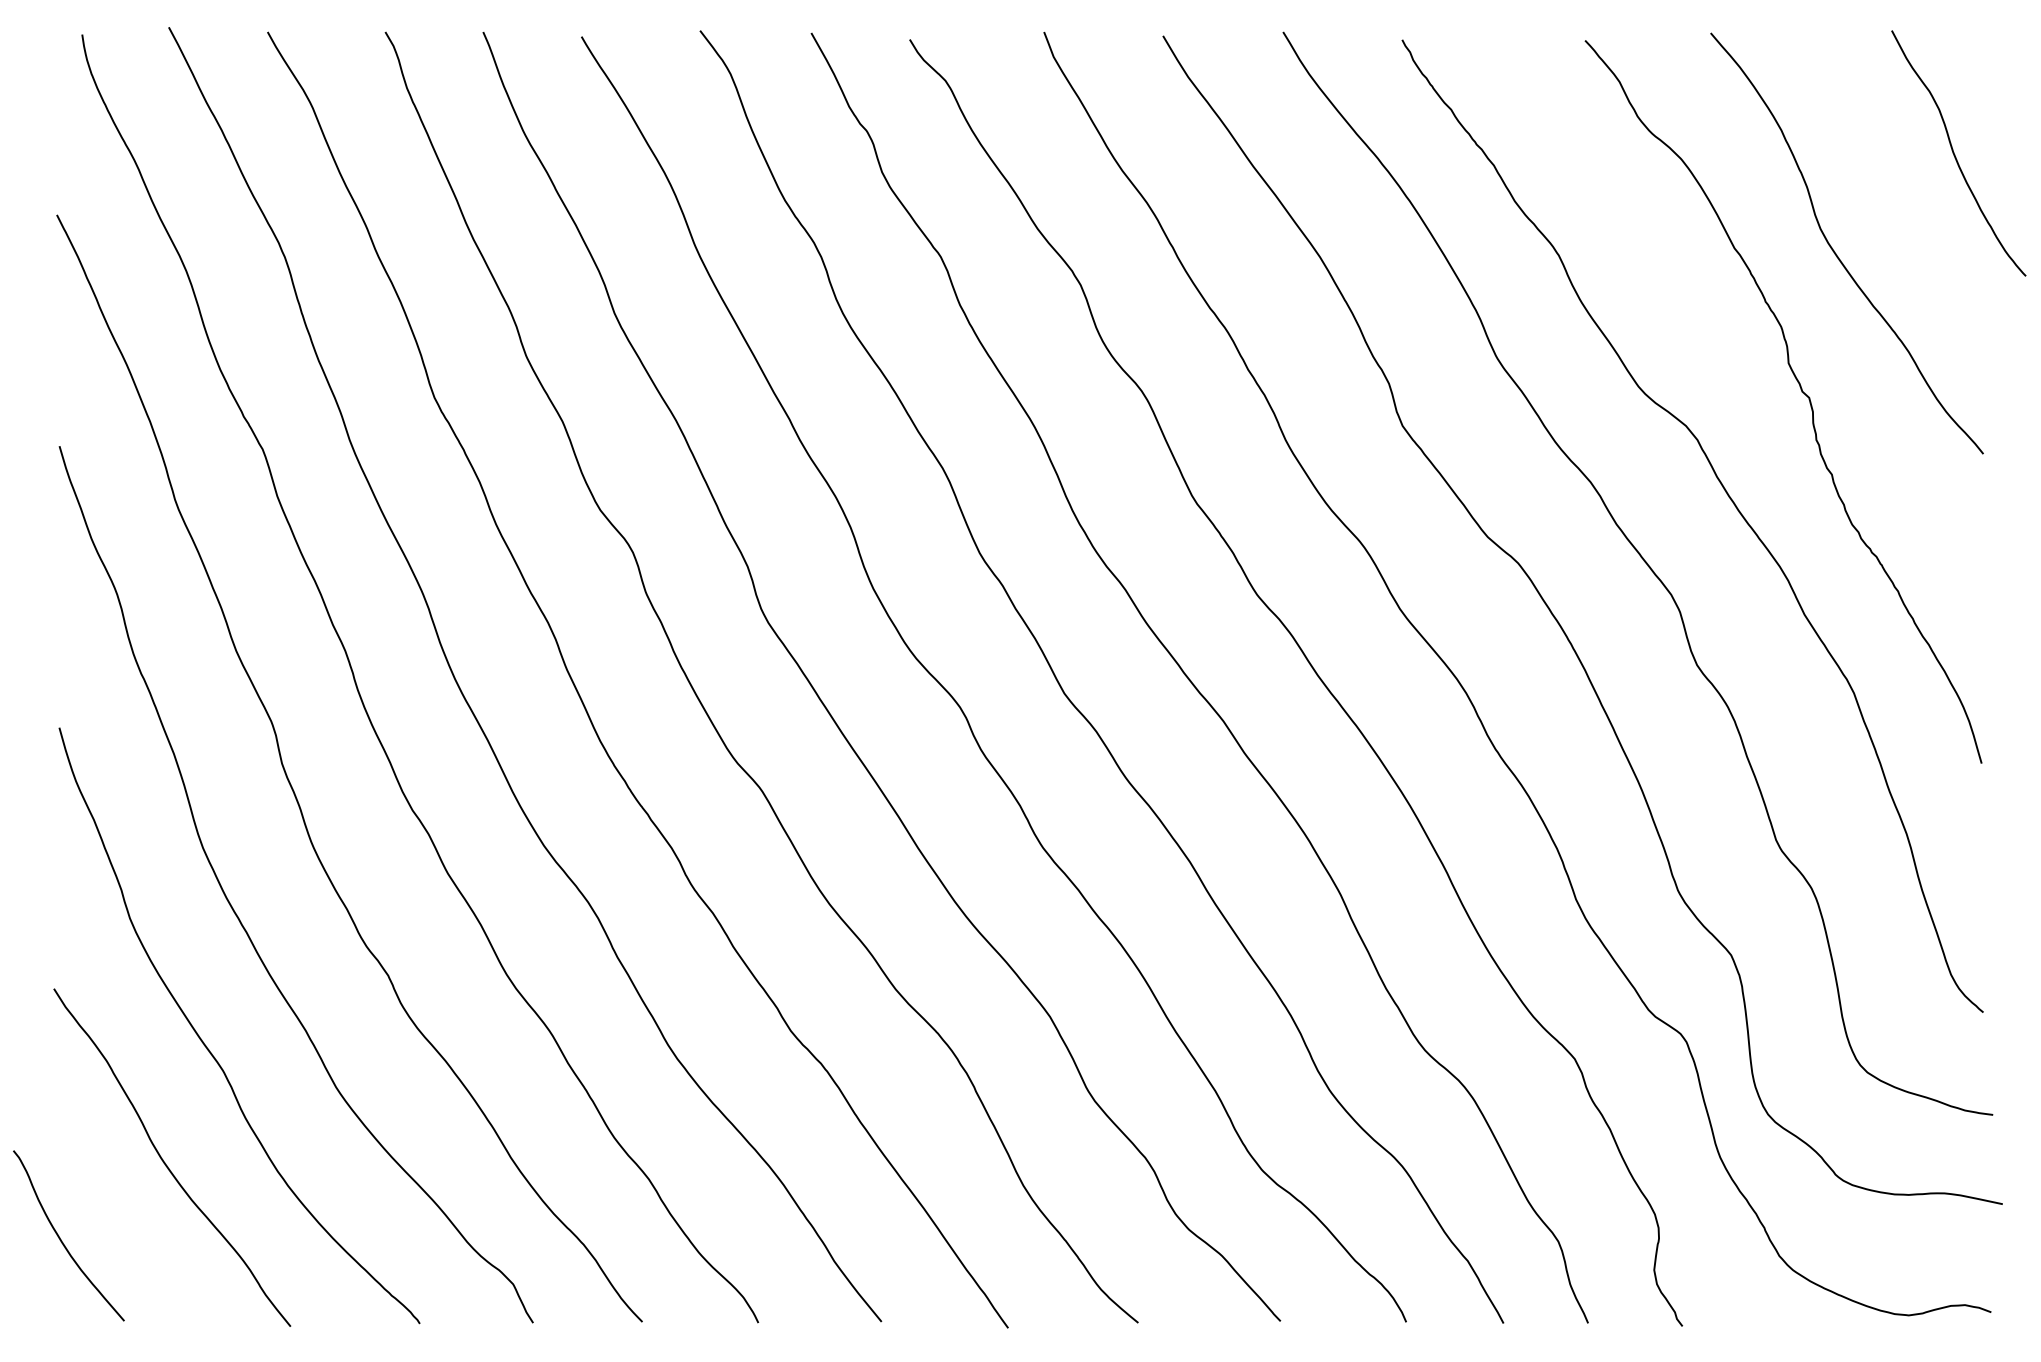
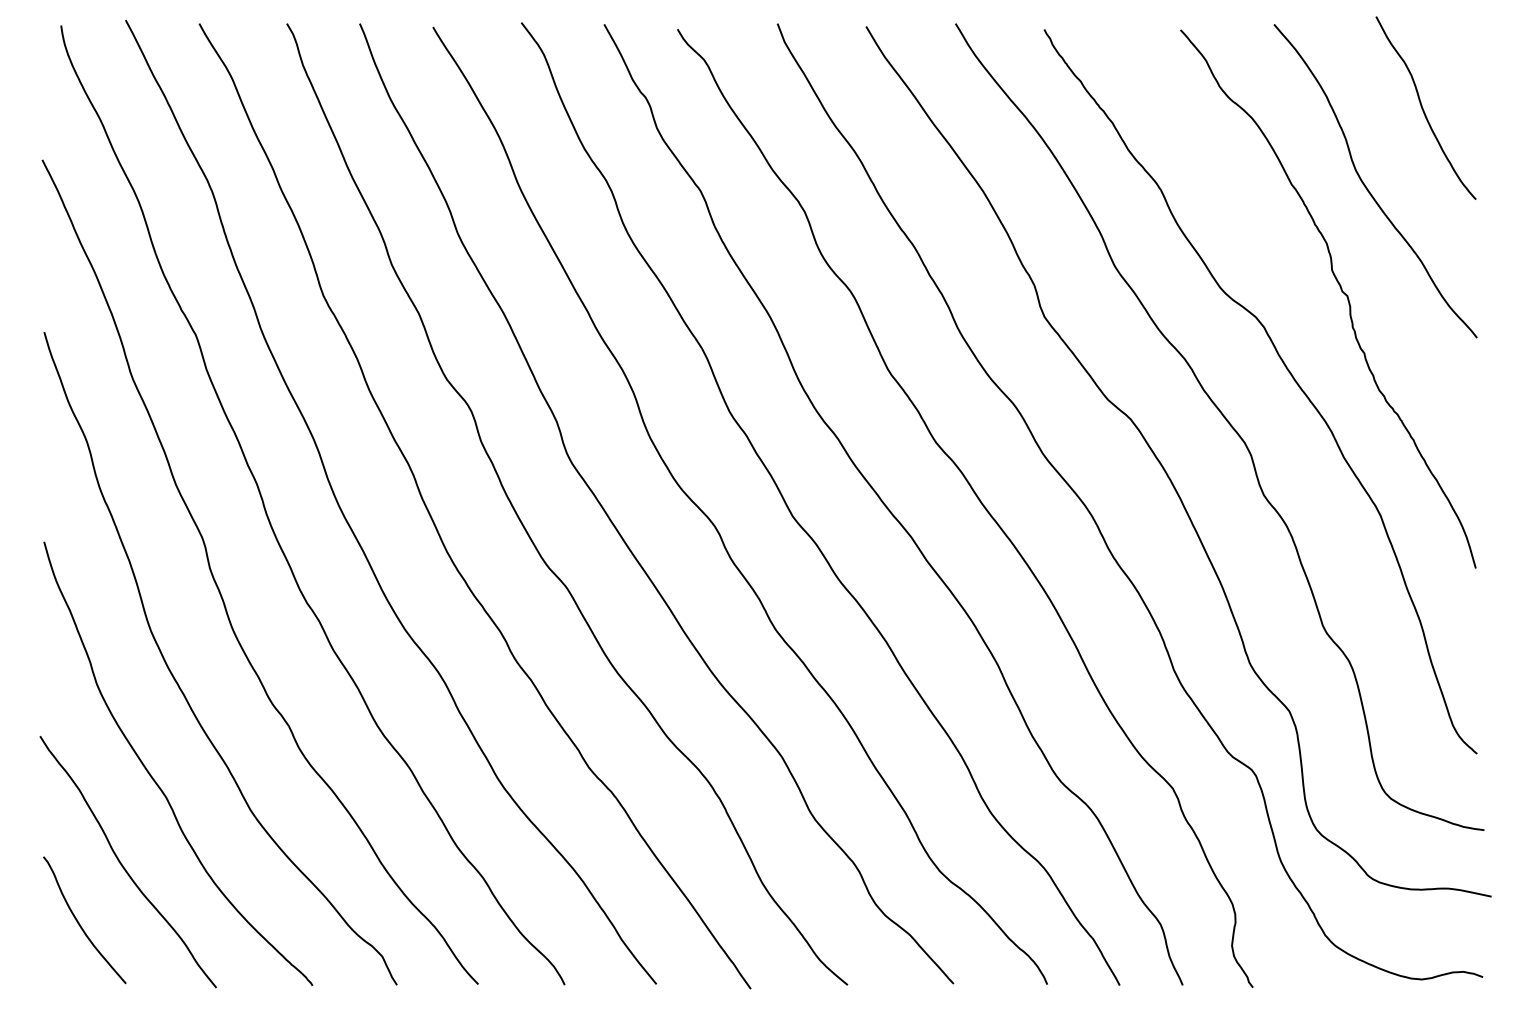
curve: (1955, 154) -> (1423, 108), moved
curve: (61, 1239) -> (79, 922), moved

